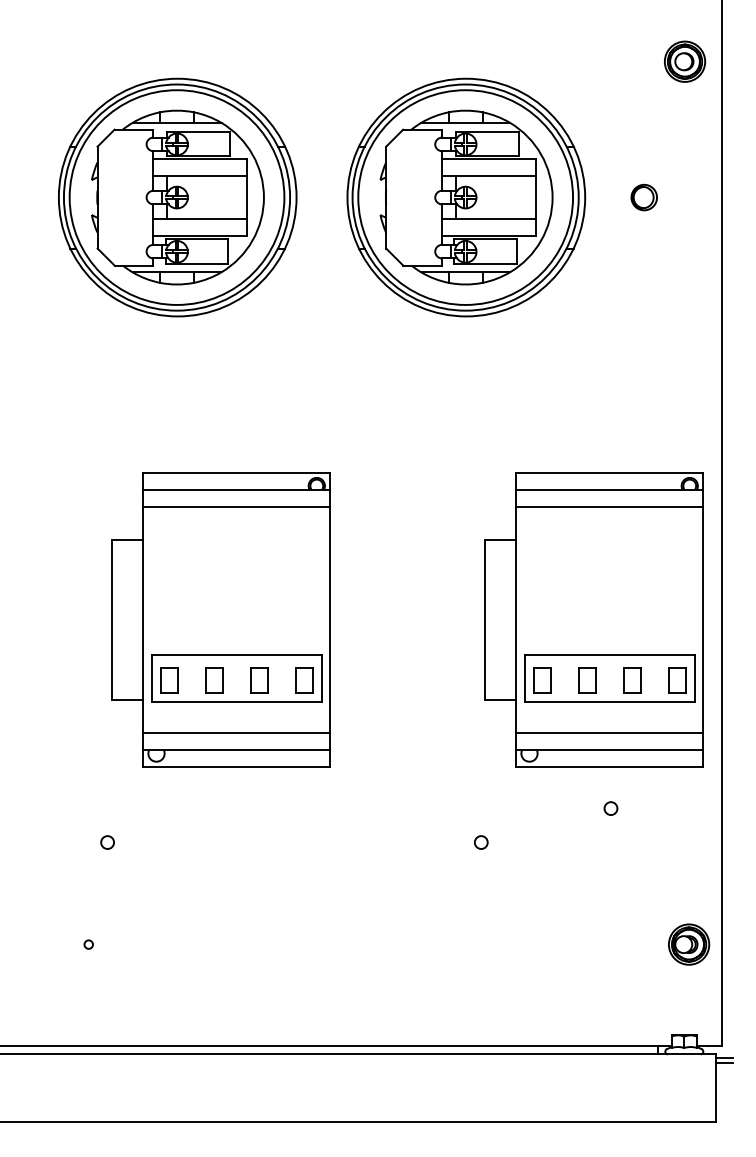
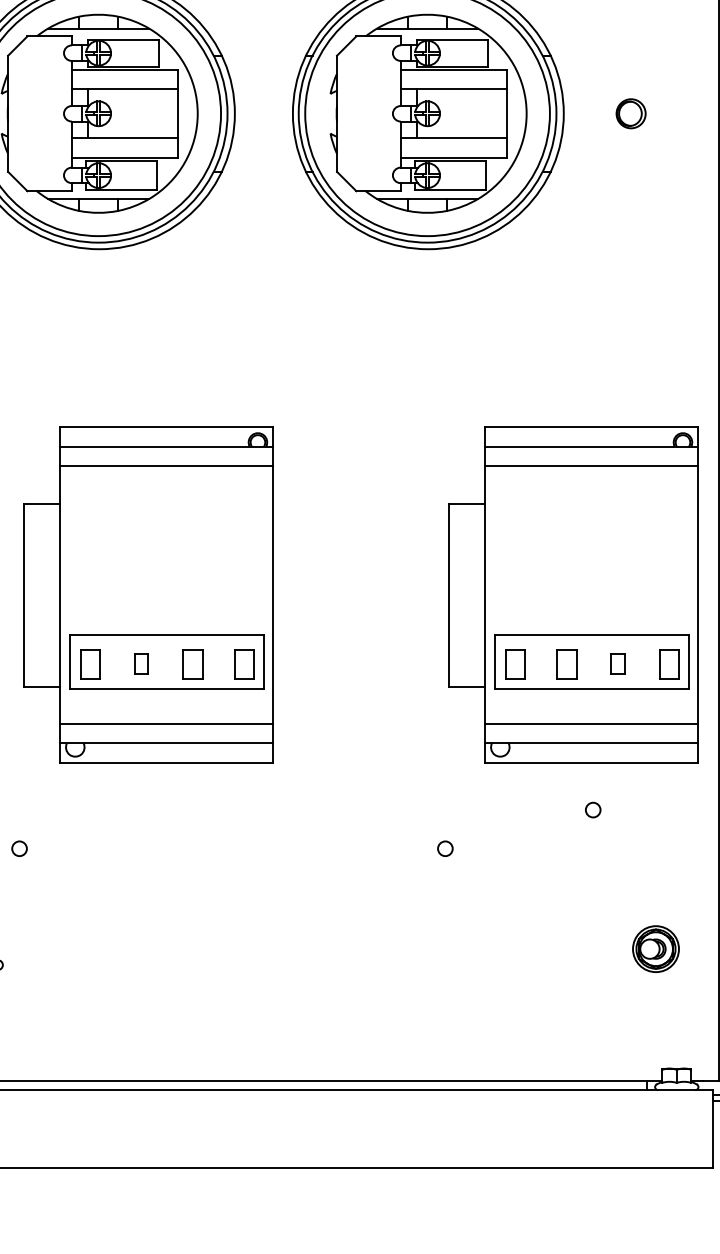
part: (214, 680) -> (141, 664), size x0.7
part: (632, 680) -> (617, 664), size x0.7
part: (689, 944) -> (656, 949), moved

